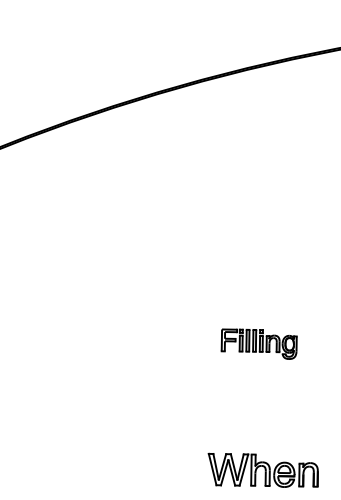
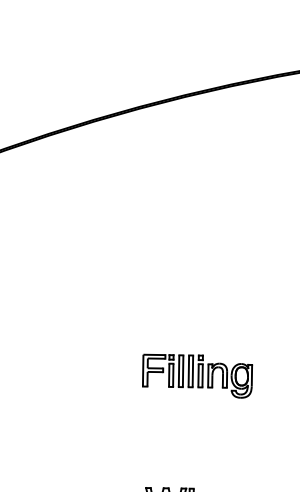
part: (258, 344) -> (196, 376), size x1.43

